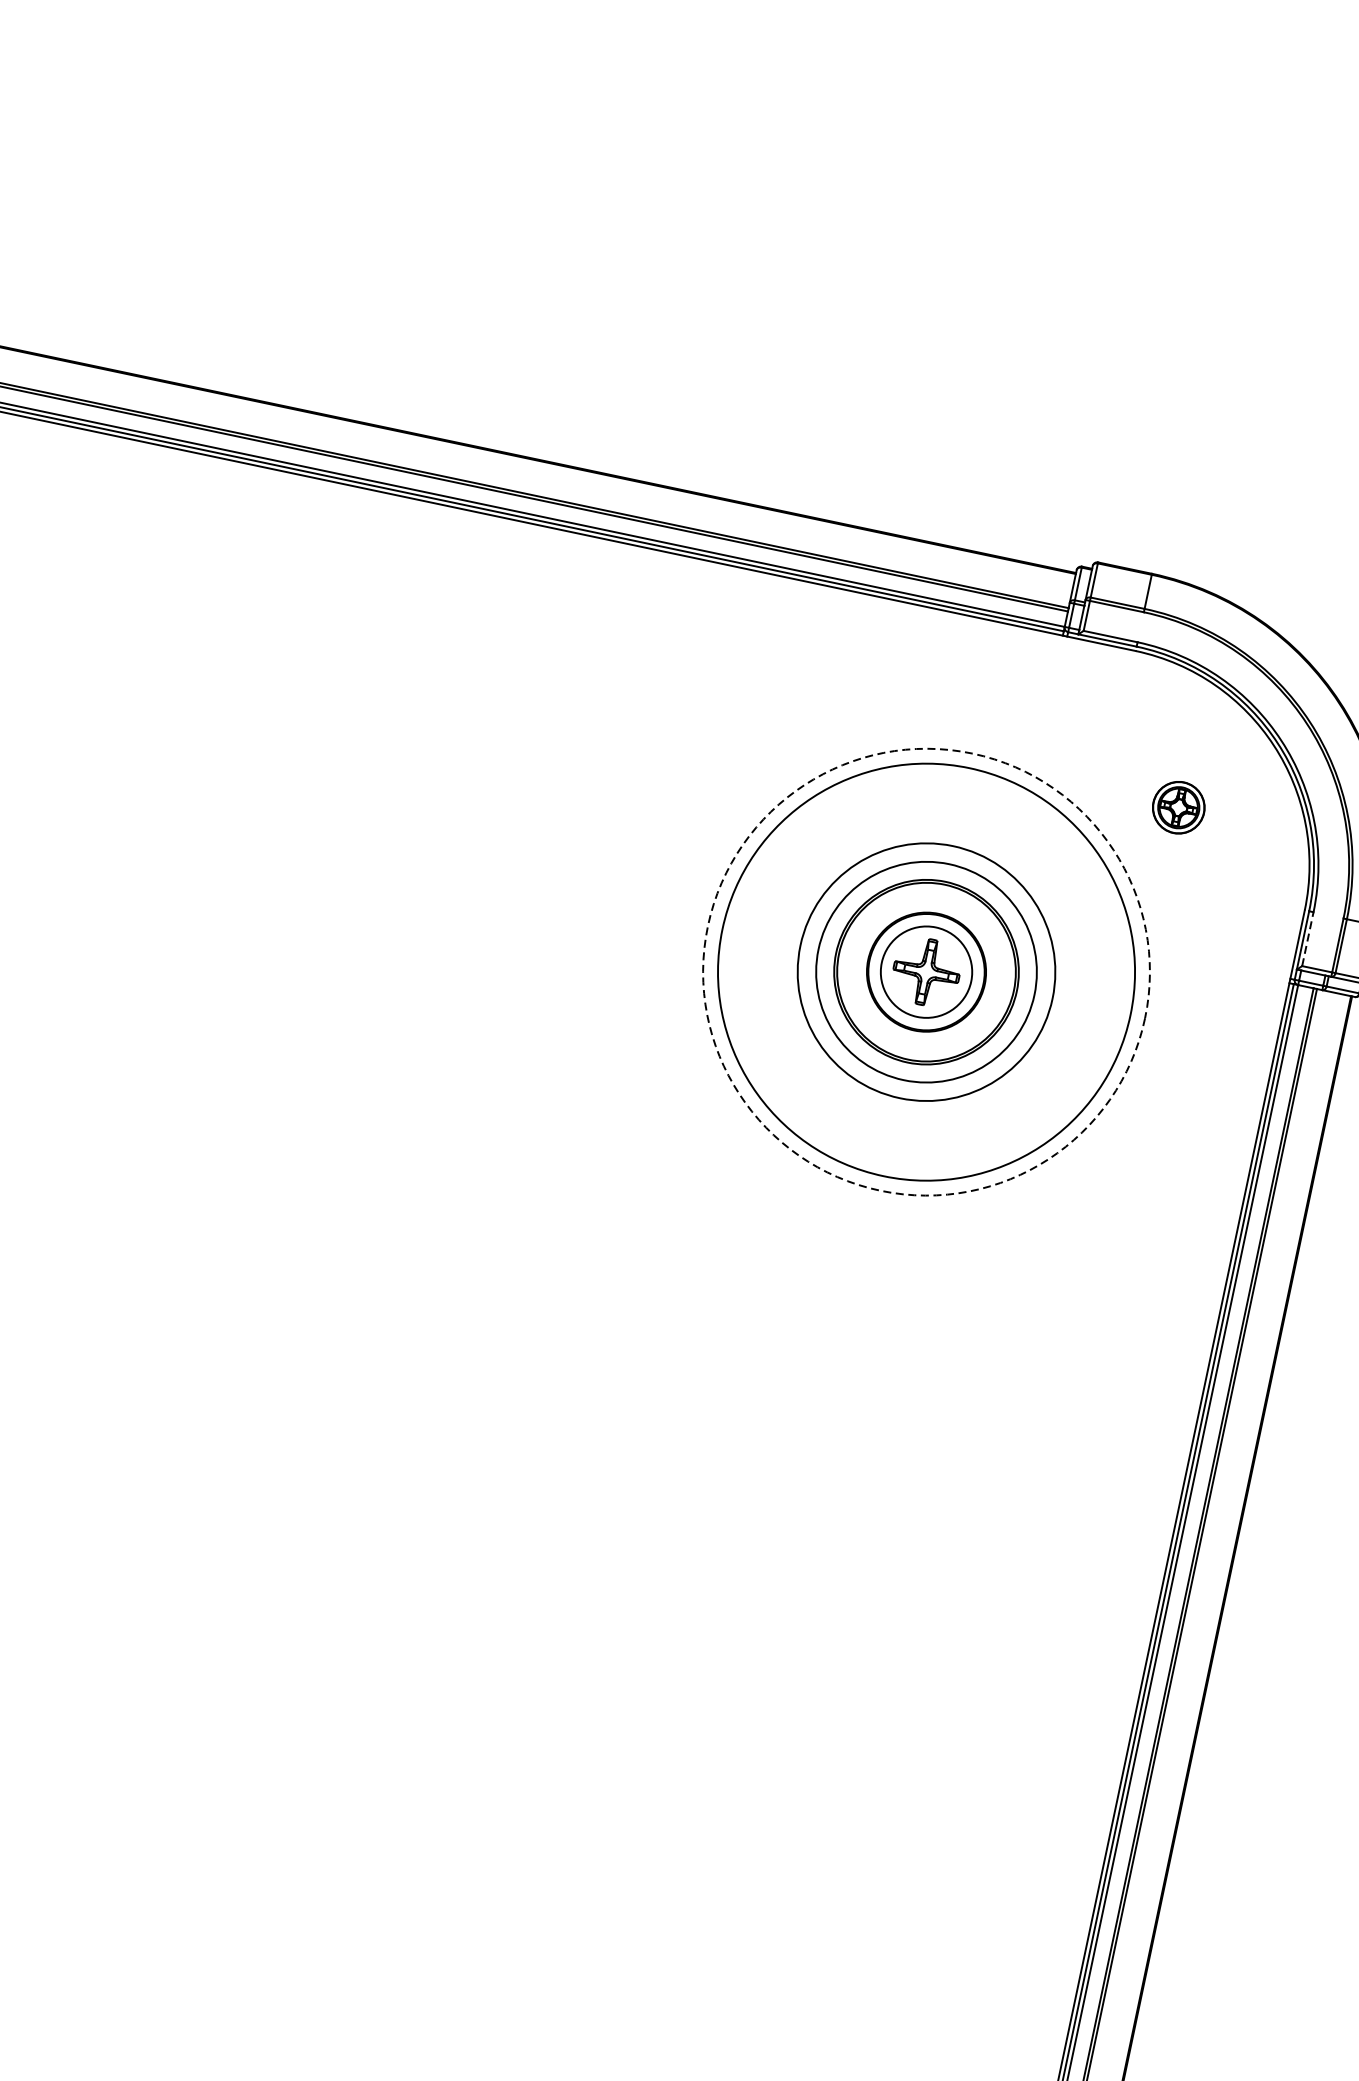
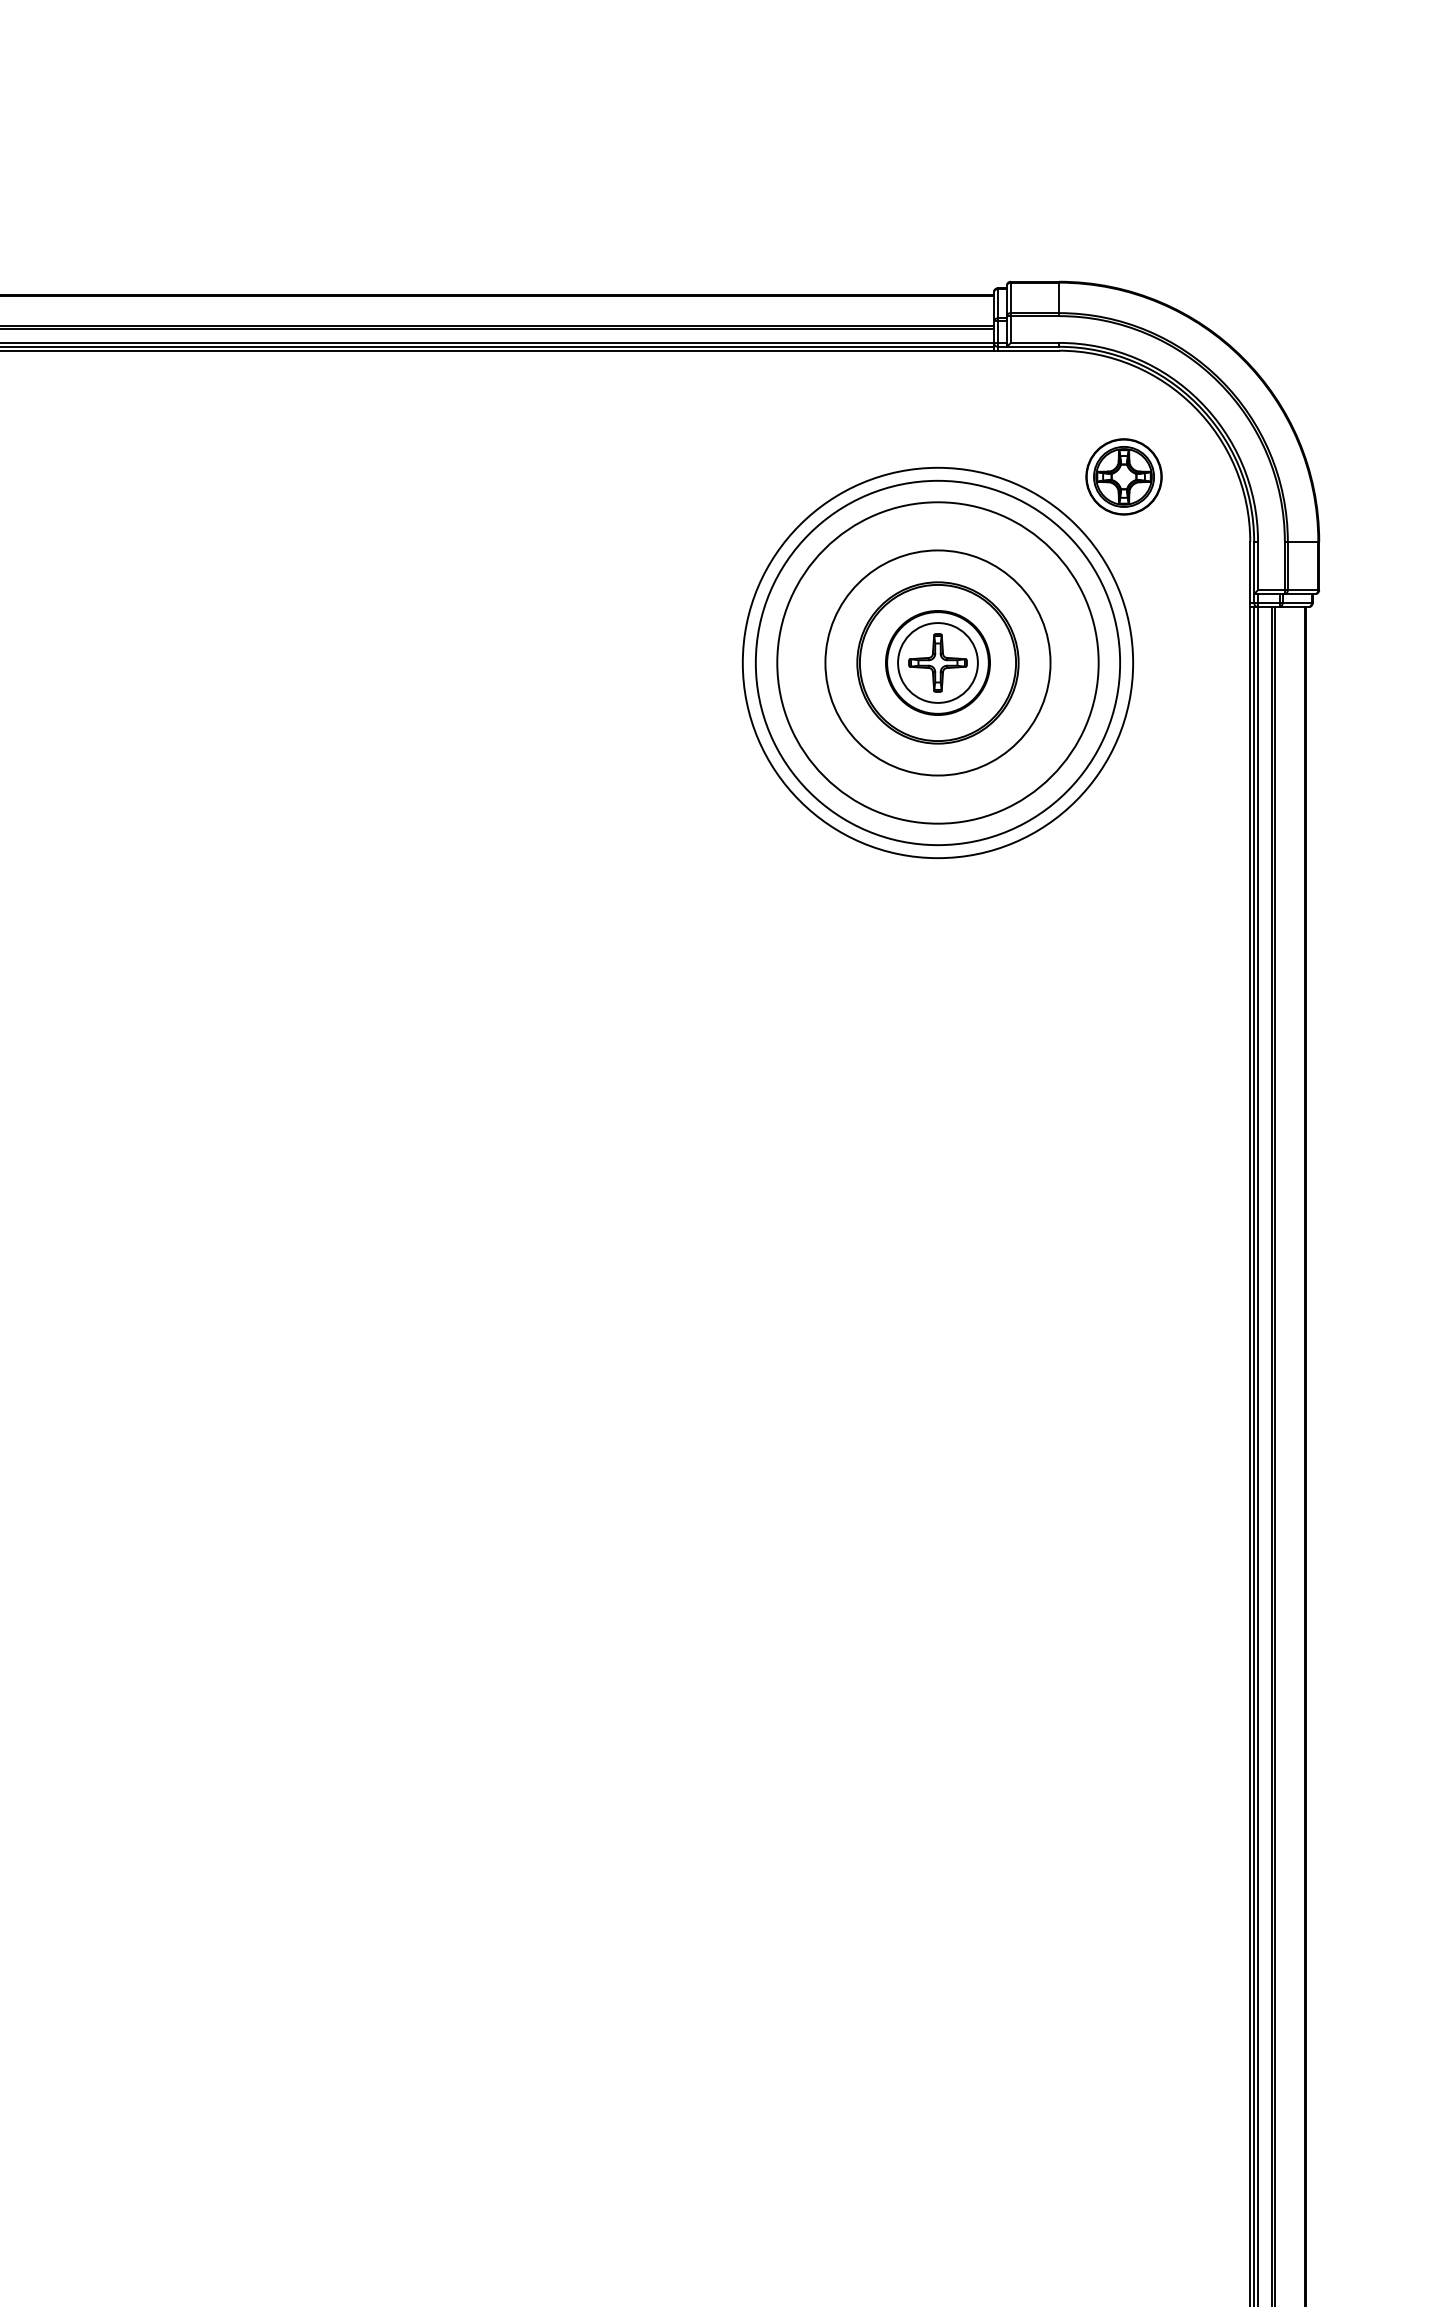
part: (1178, 807) -> (1123, 476), size x1.67
line: (1308, 938) -> (1258, 565), dashed -> solid
circle: (926, 971) -> (937, 662), dashed -> solid
circle: (926, 971) -> (937, 662), size x1.67

